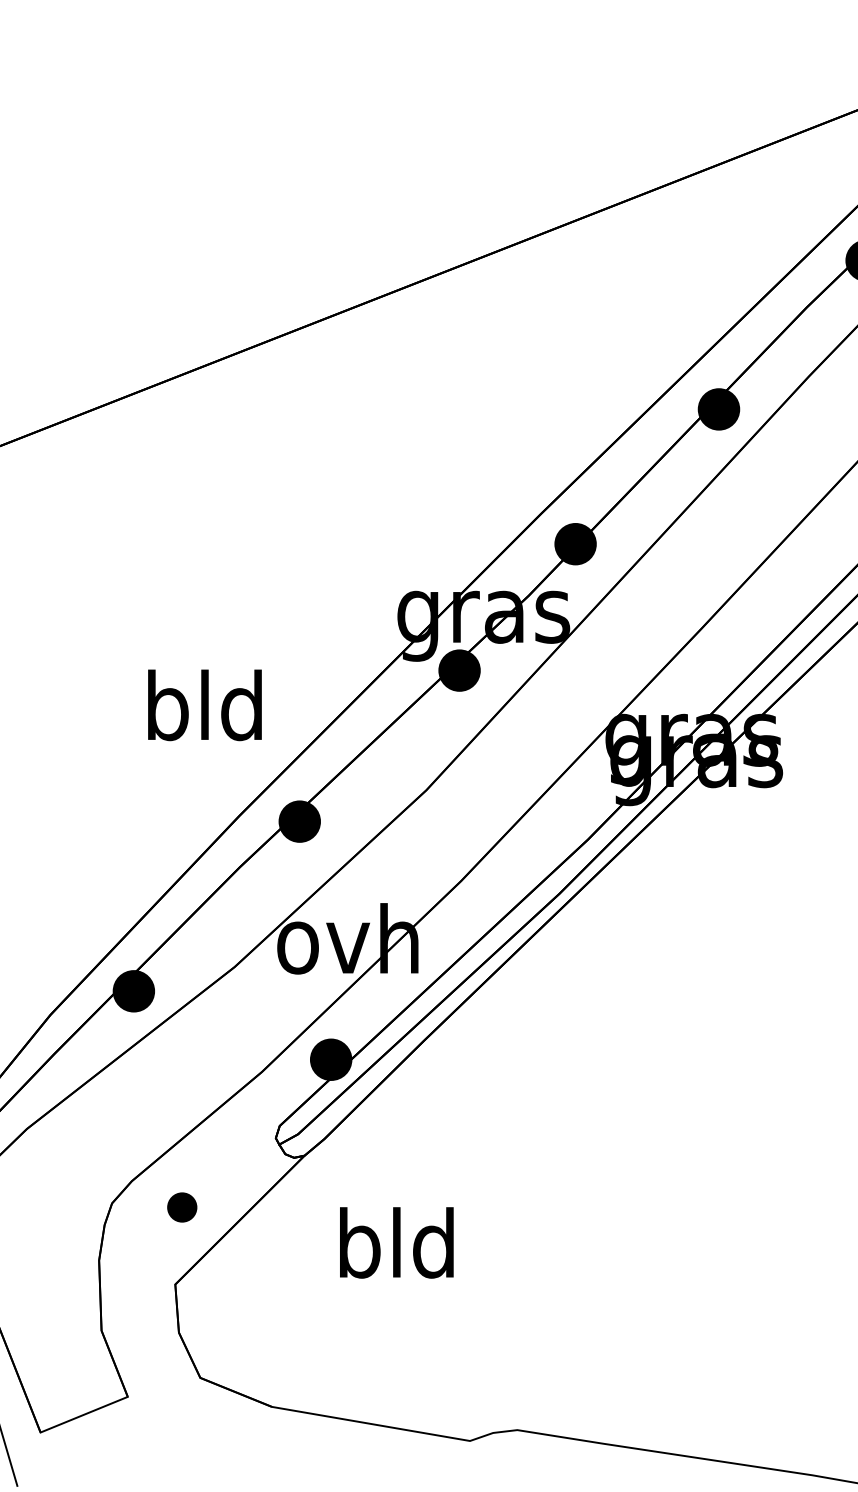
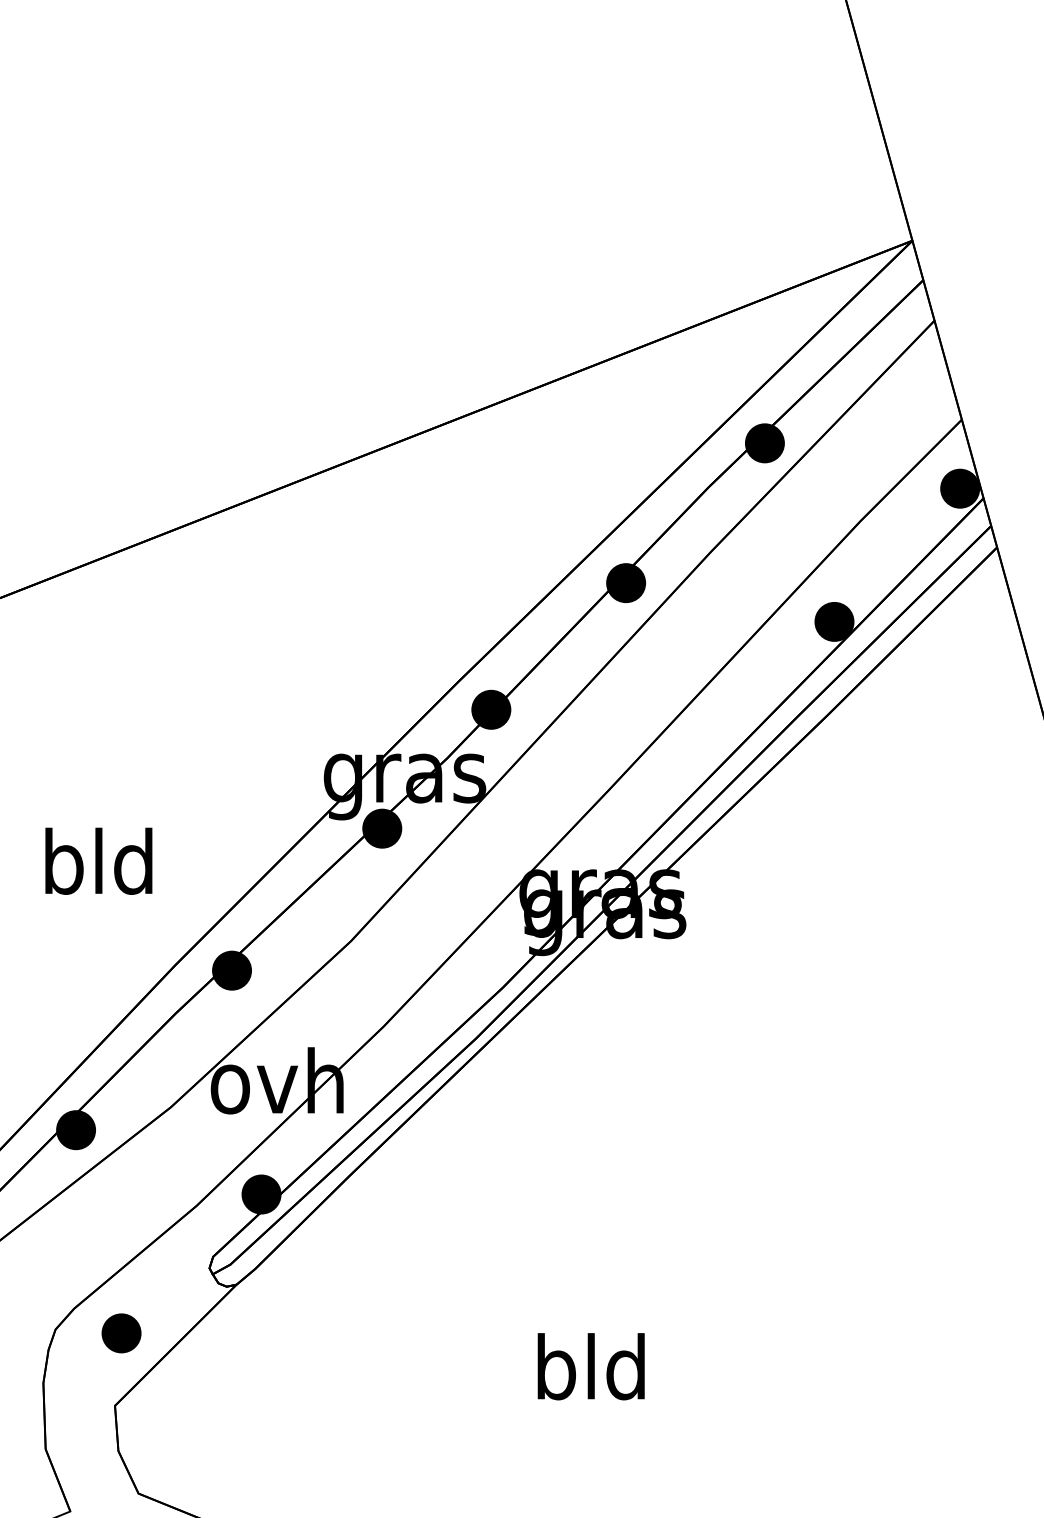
text: (204, 704) -> (98, 860), moved
part: (182, 1207) -> (121, 1333), size x1.43
text: (396, 1242) -> (590, 1366), moved

